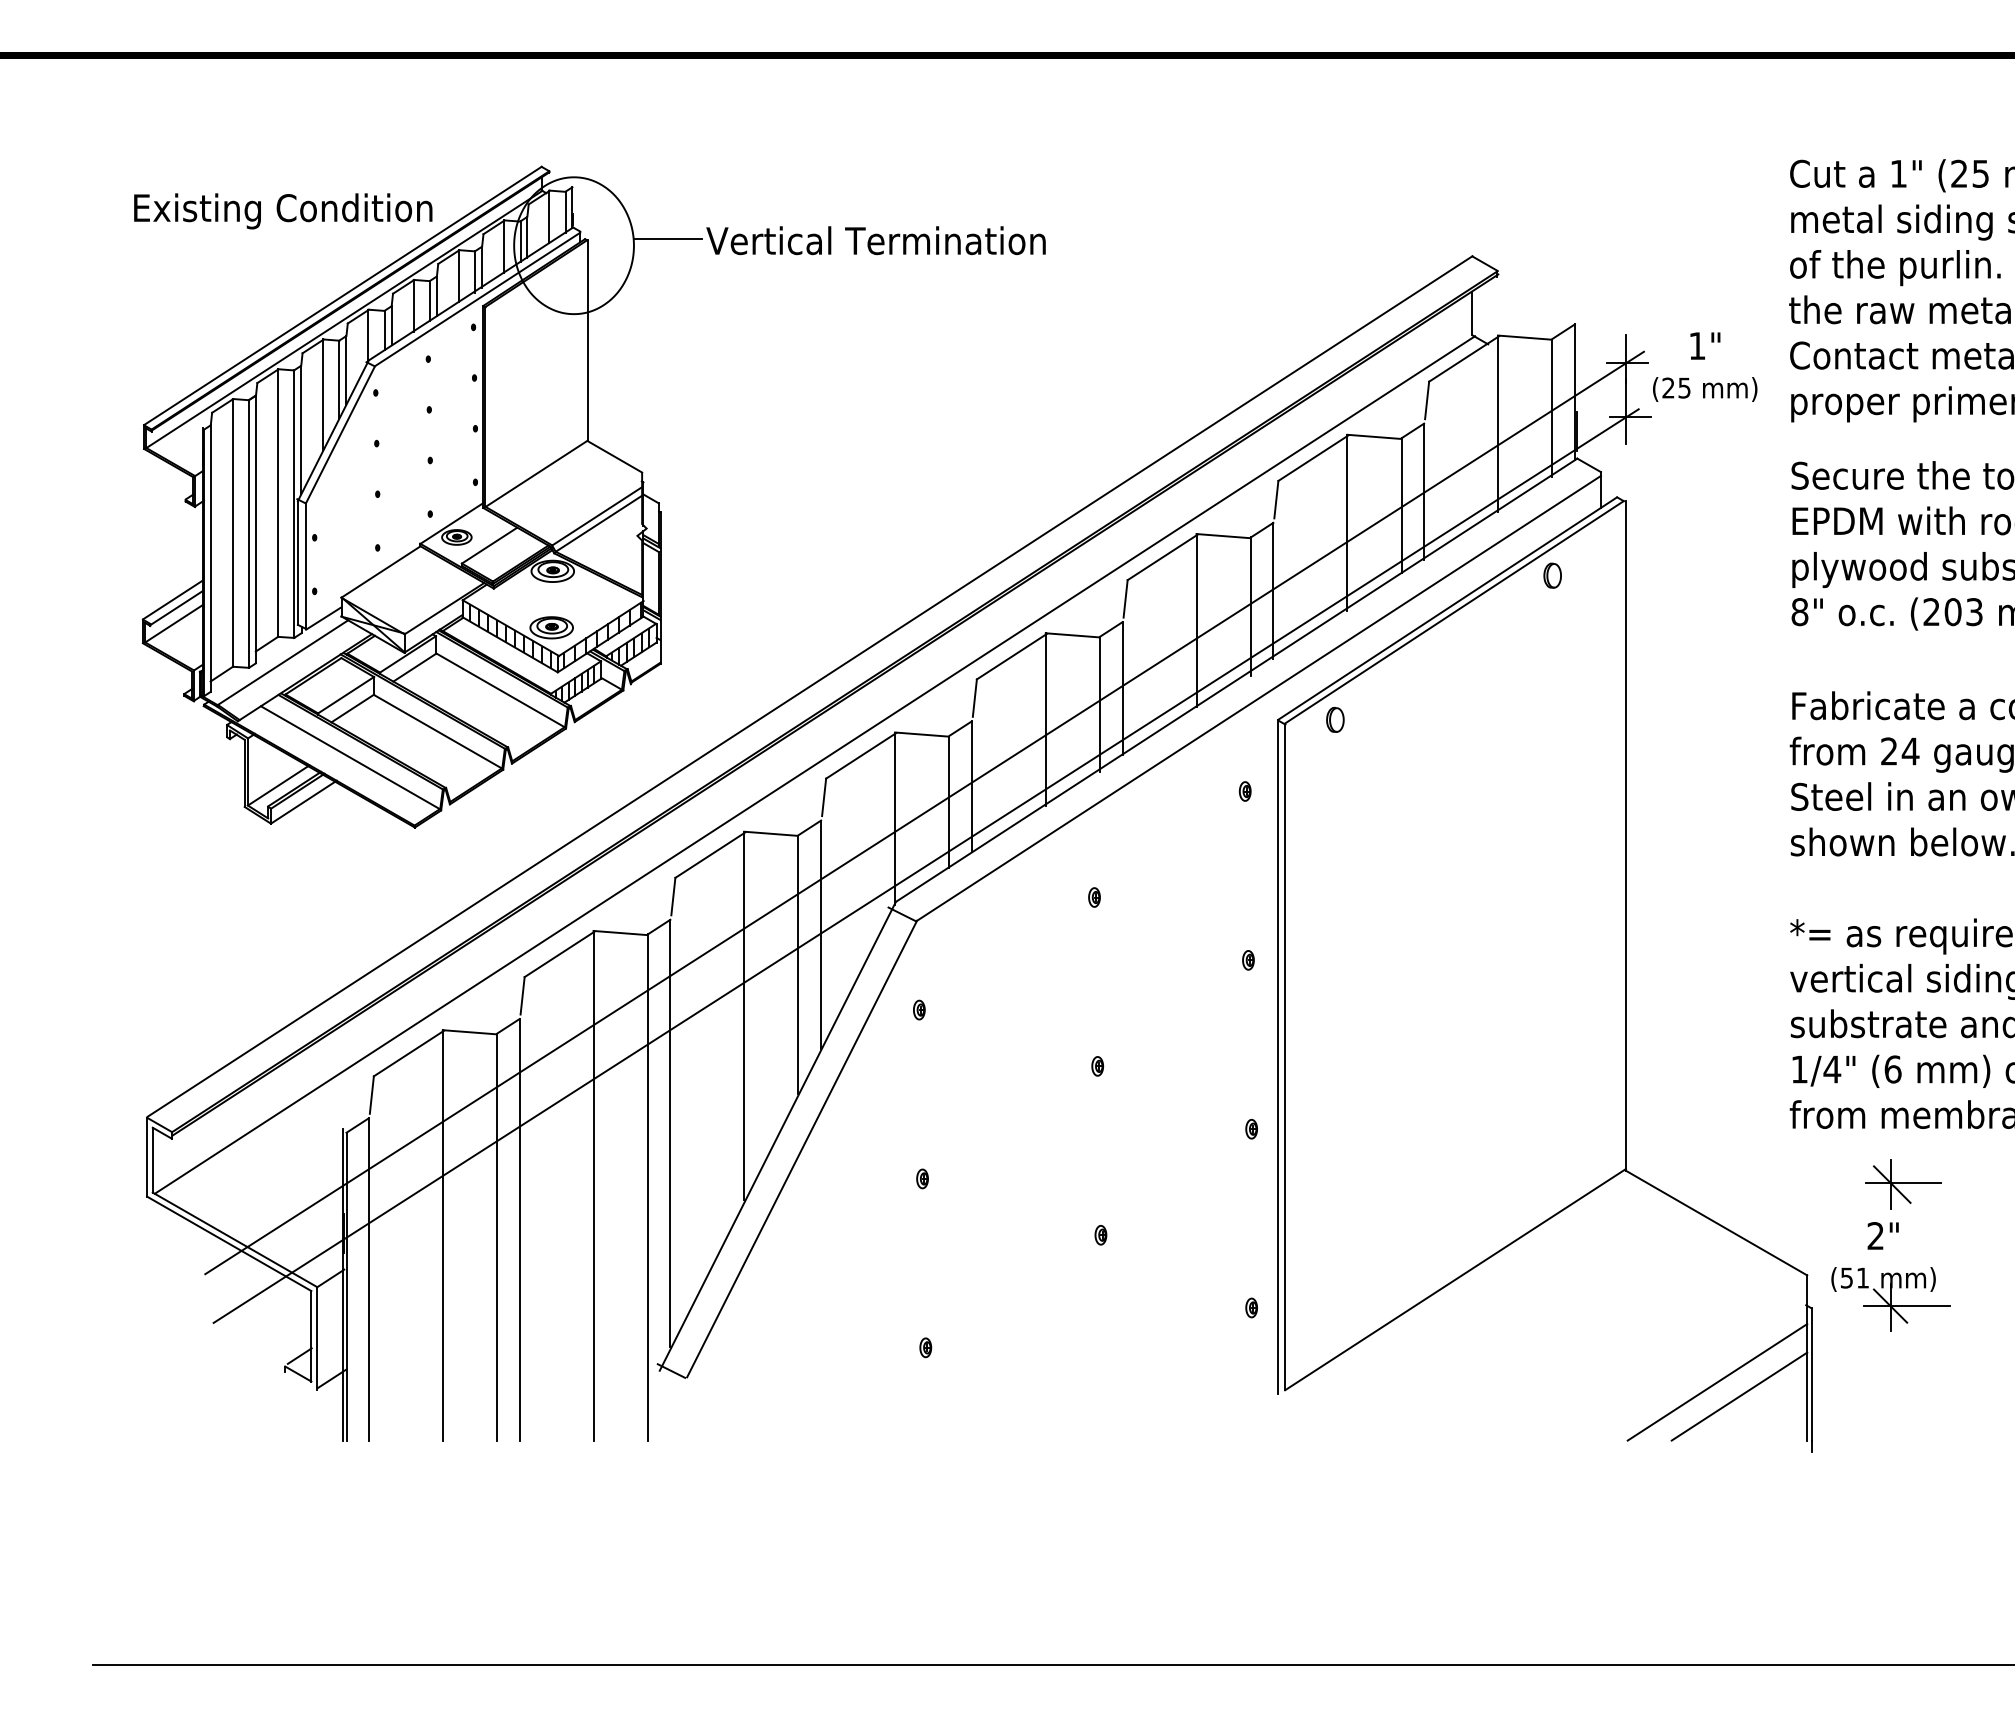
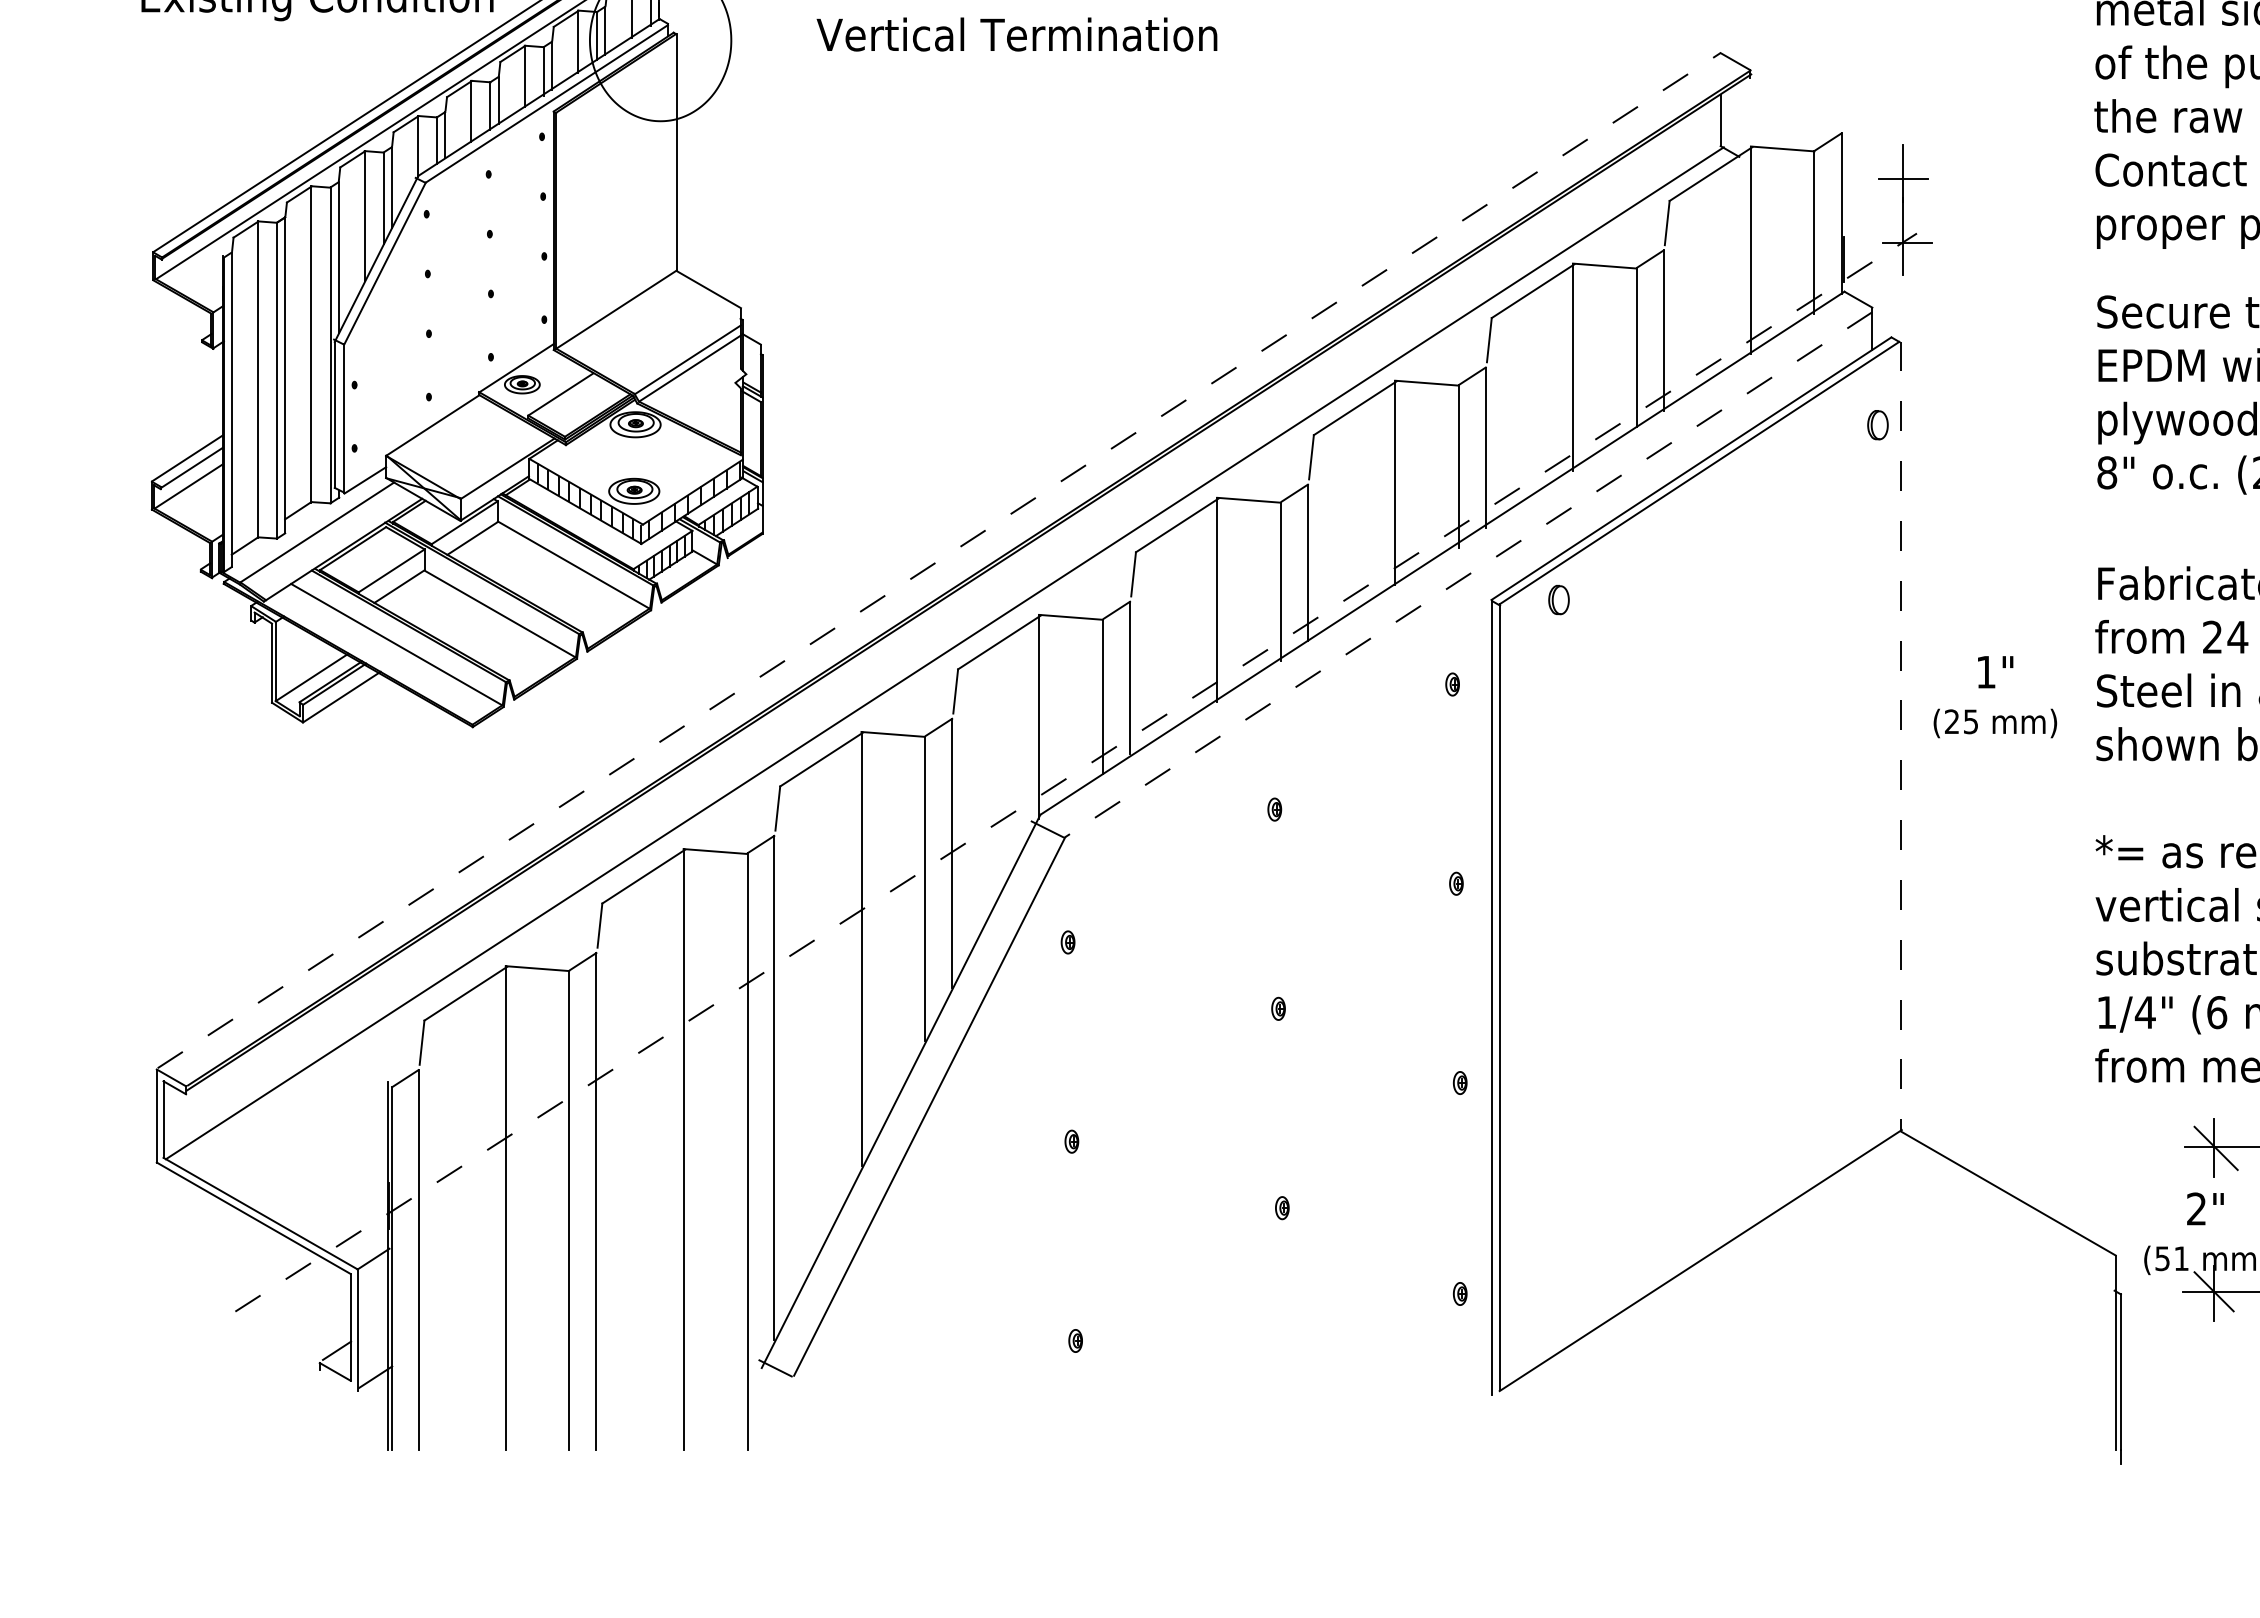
line: (667, 238) -> (770, 31), removed
text: (1705, 366) -> (1995, 696), moved
part: (1552, 575) -> (1877, 424), moved
line: (810, 686) -> (939, 560), solid -> dashed
line: (1259, 698) -> (1469, 574), solid -> dashed
line: (924, 812) -> (1074, 709), removed
line: (1625, 835) -> (1901, 736), solid -> dashed
line: (926, 865) -> (1076, 771), solid -> dashed
line: (1717, 1382) -> (2009, 1381), removed
line: (1739, 1396) -> (2035, 1398), removed

